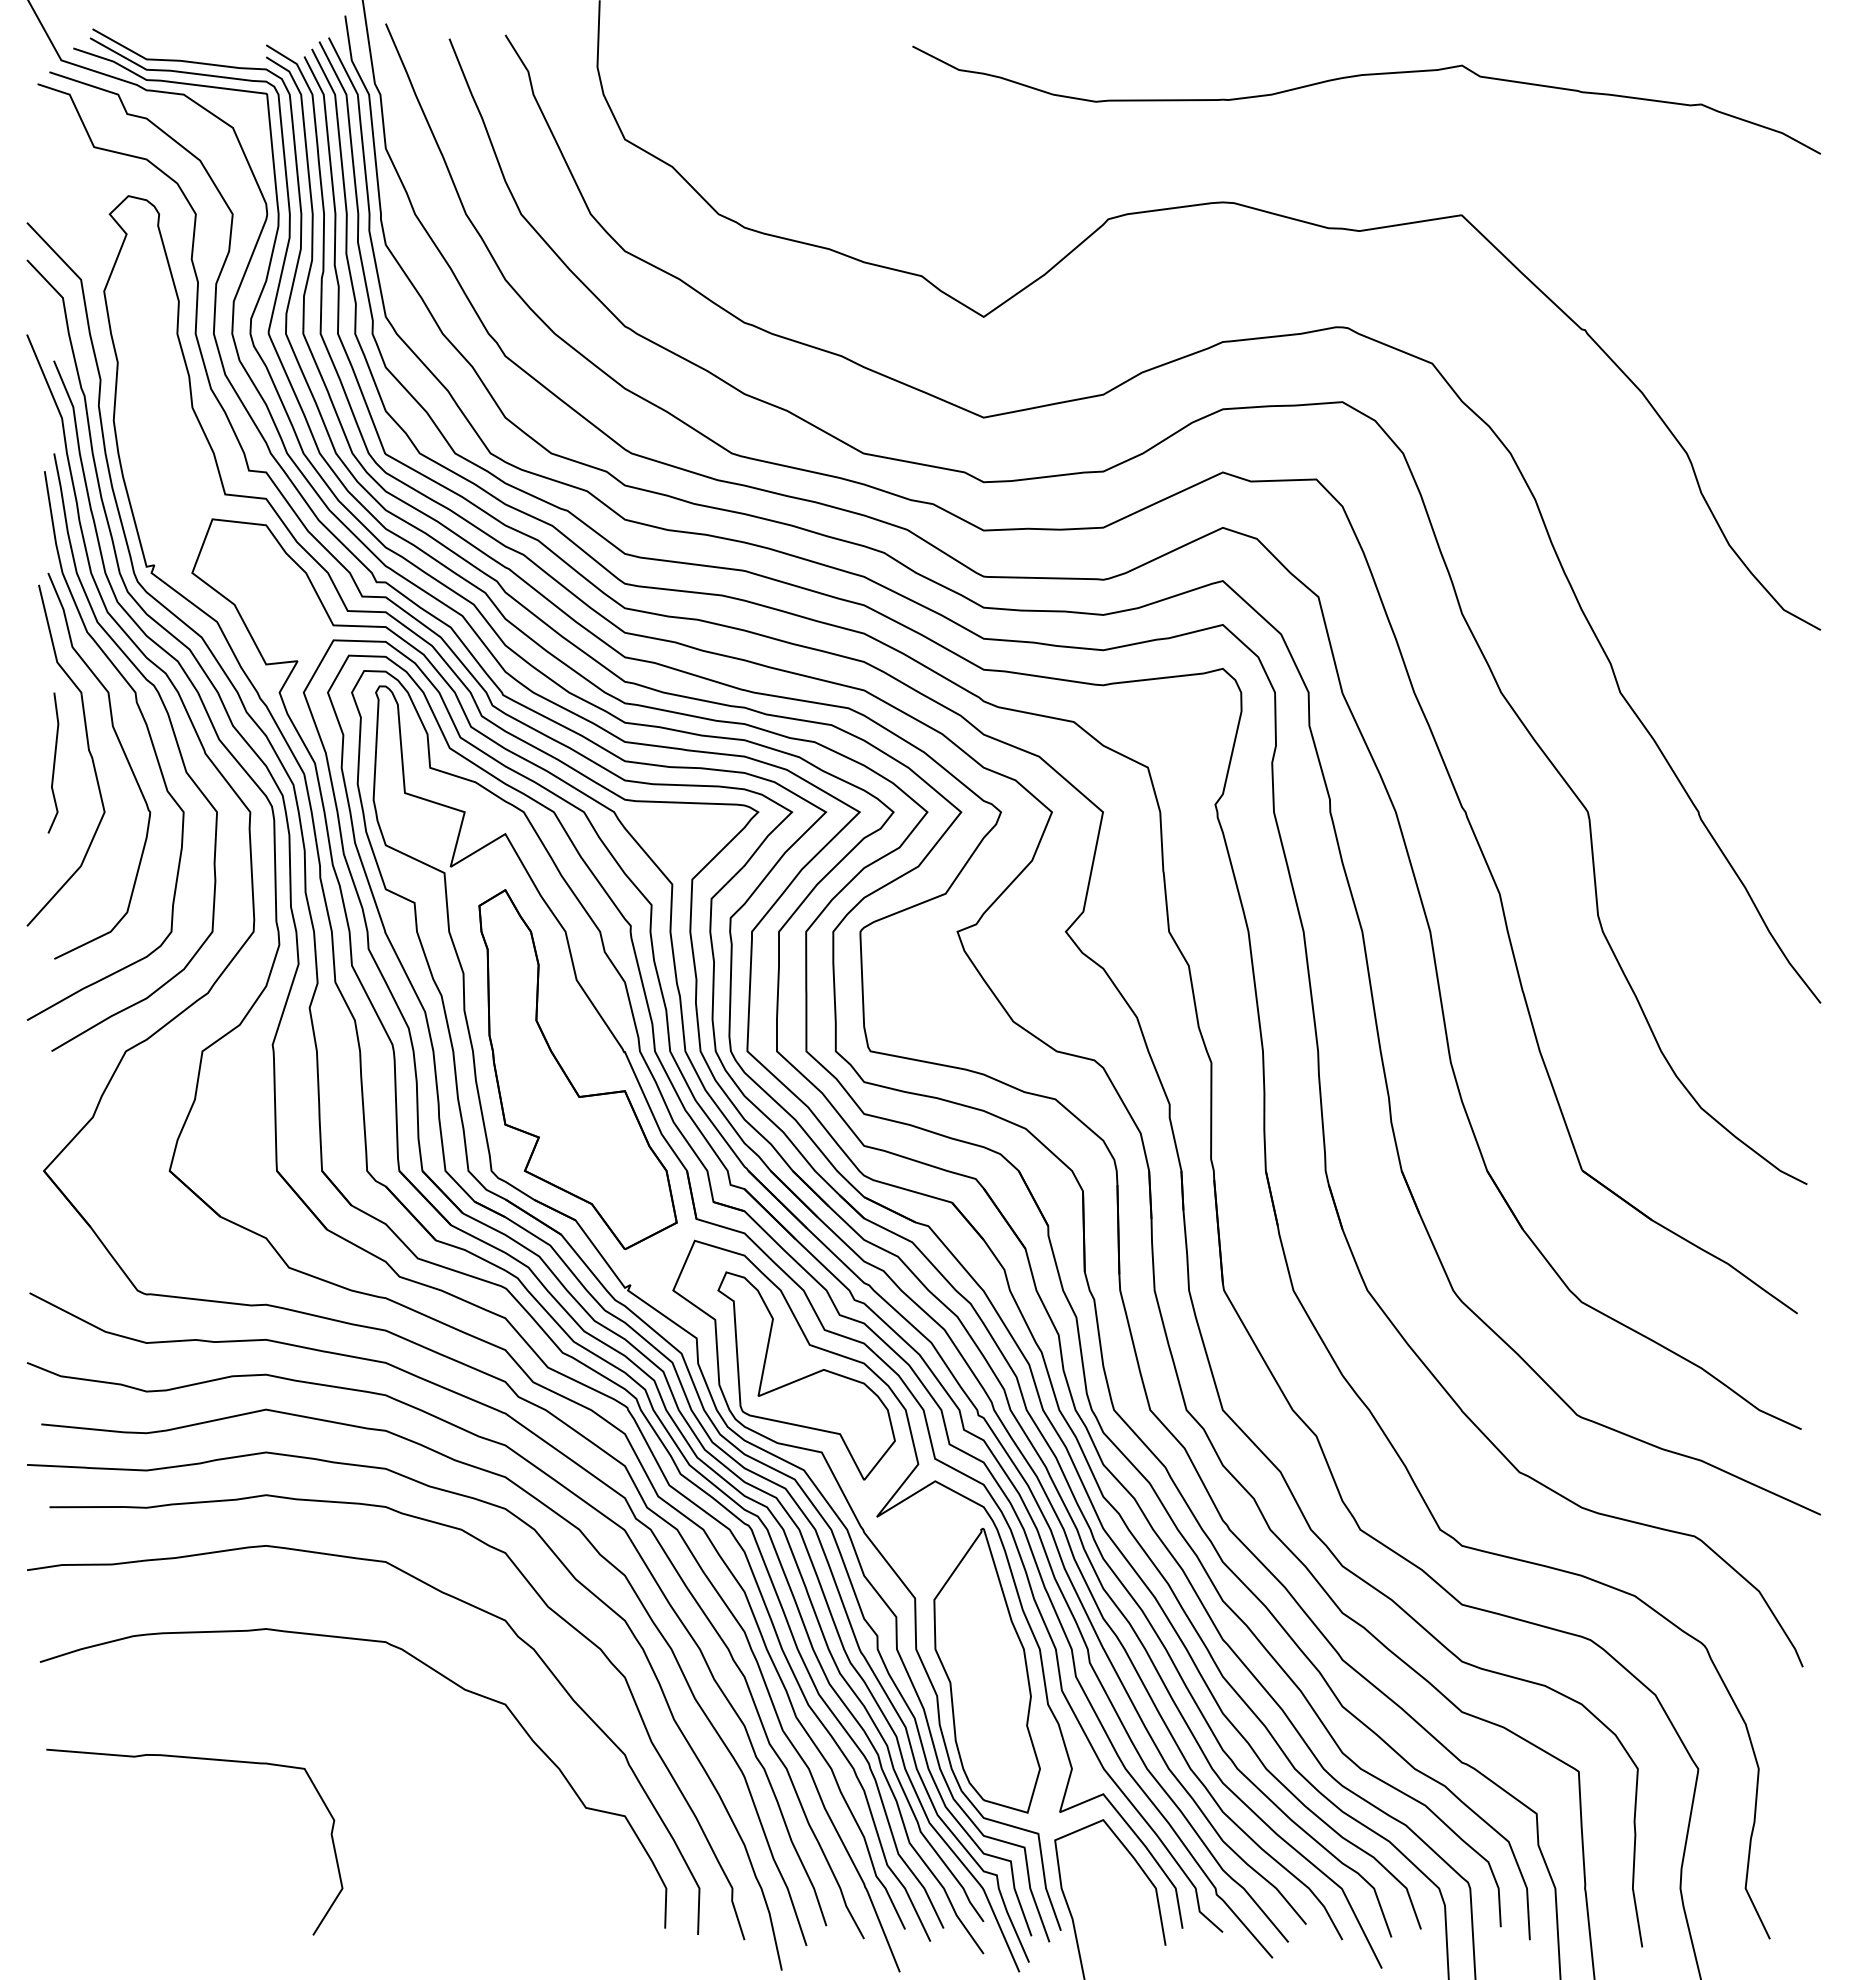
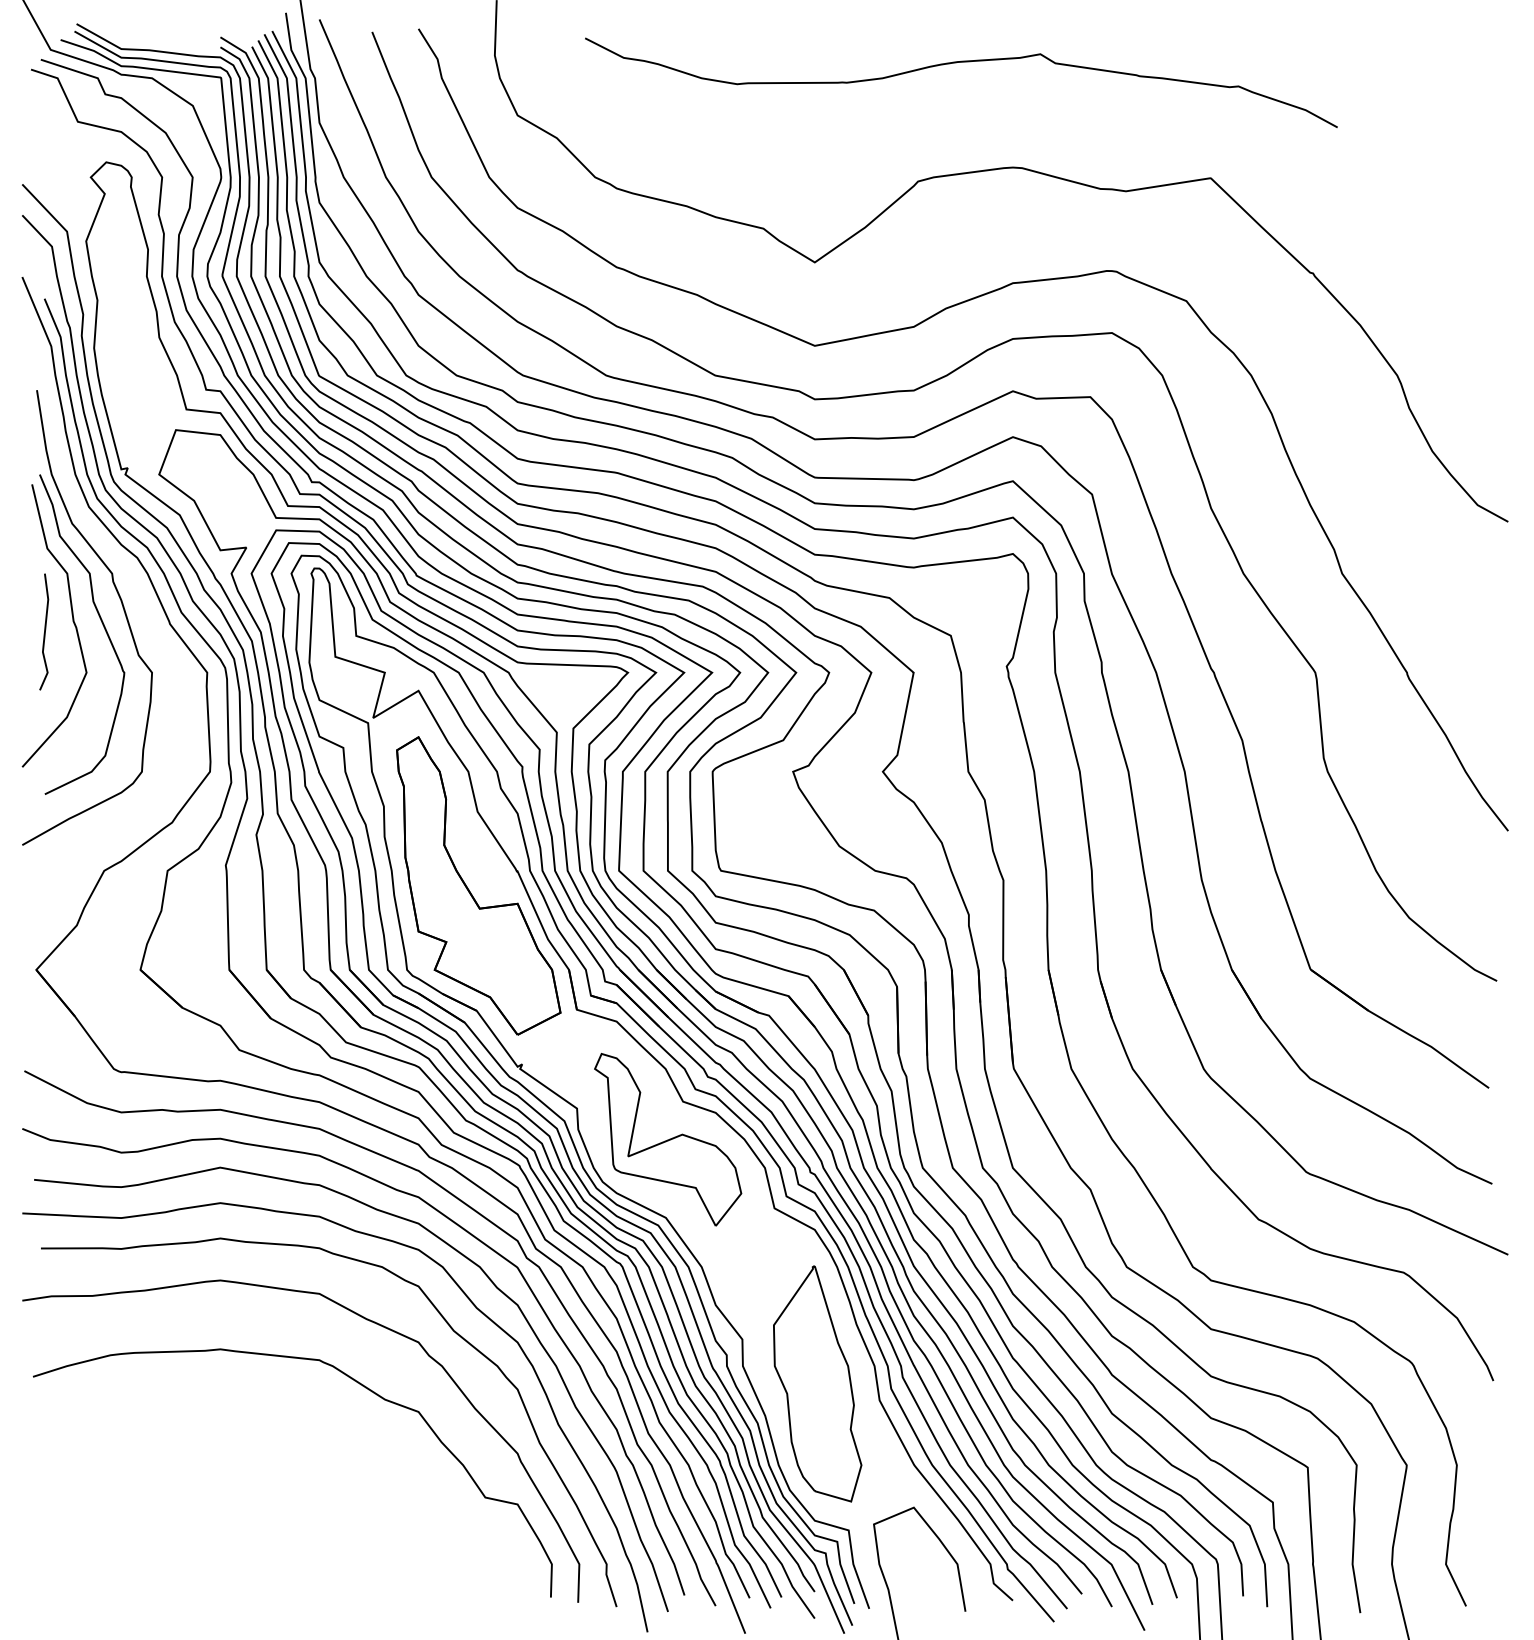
curve: (1360, 76) -> (956, 63), moved
curve: (174, 738) -> (144, 611), removed
curve: (914, 1595) -> (757, 1321), removed
curve: (197, 1759) -> (163, 1457), removed

